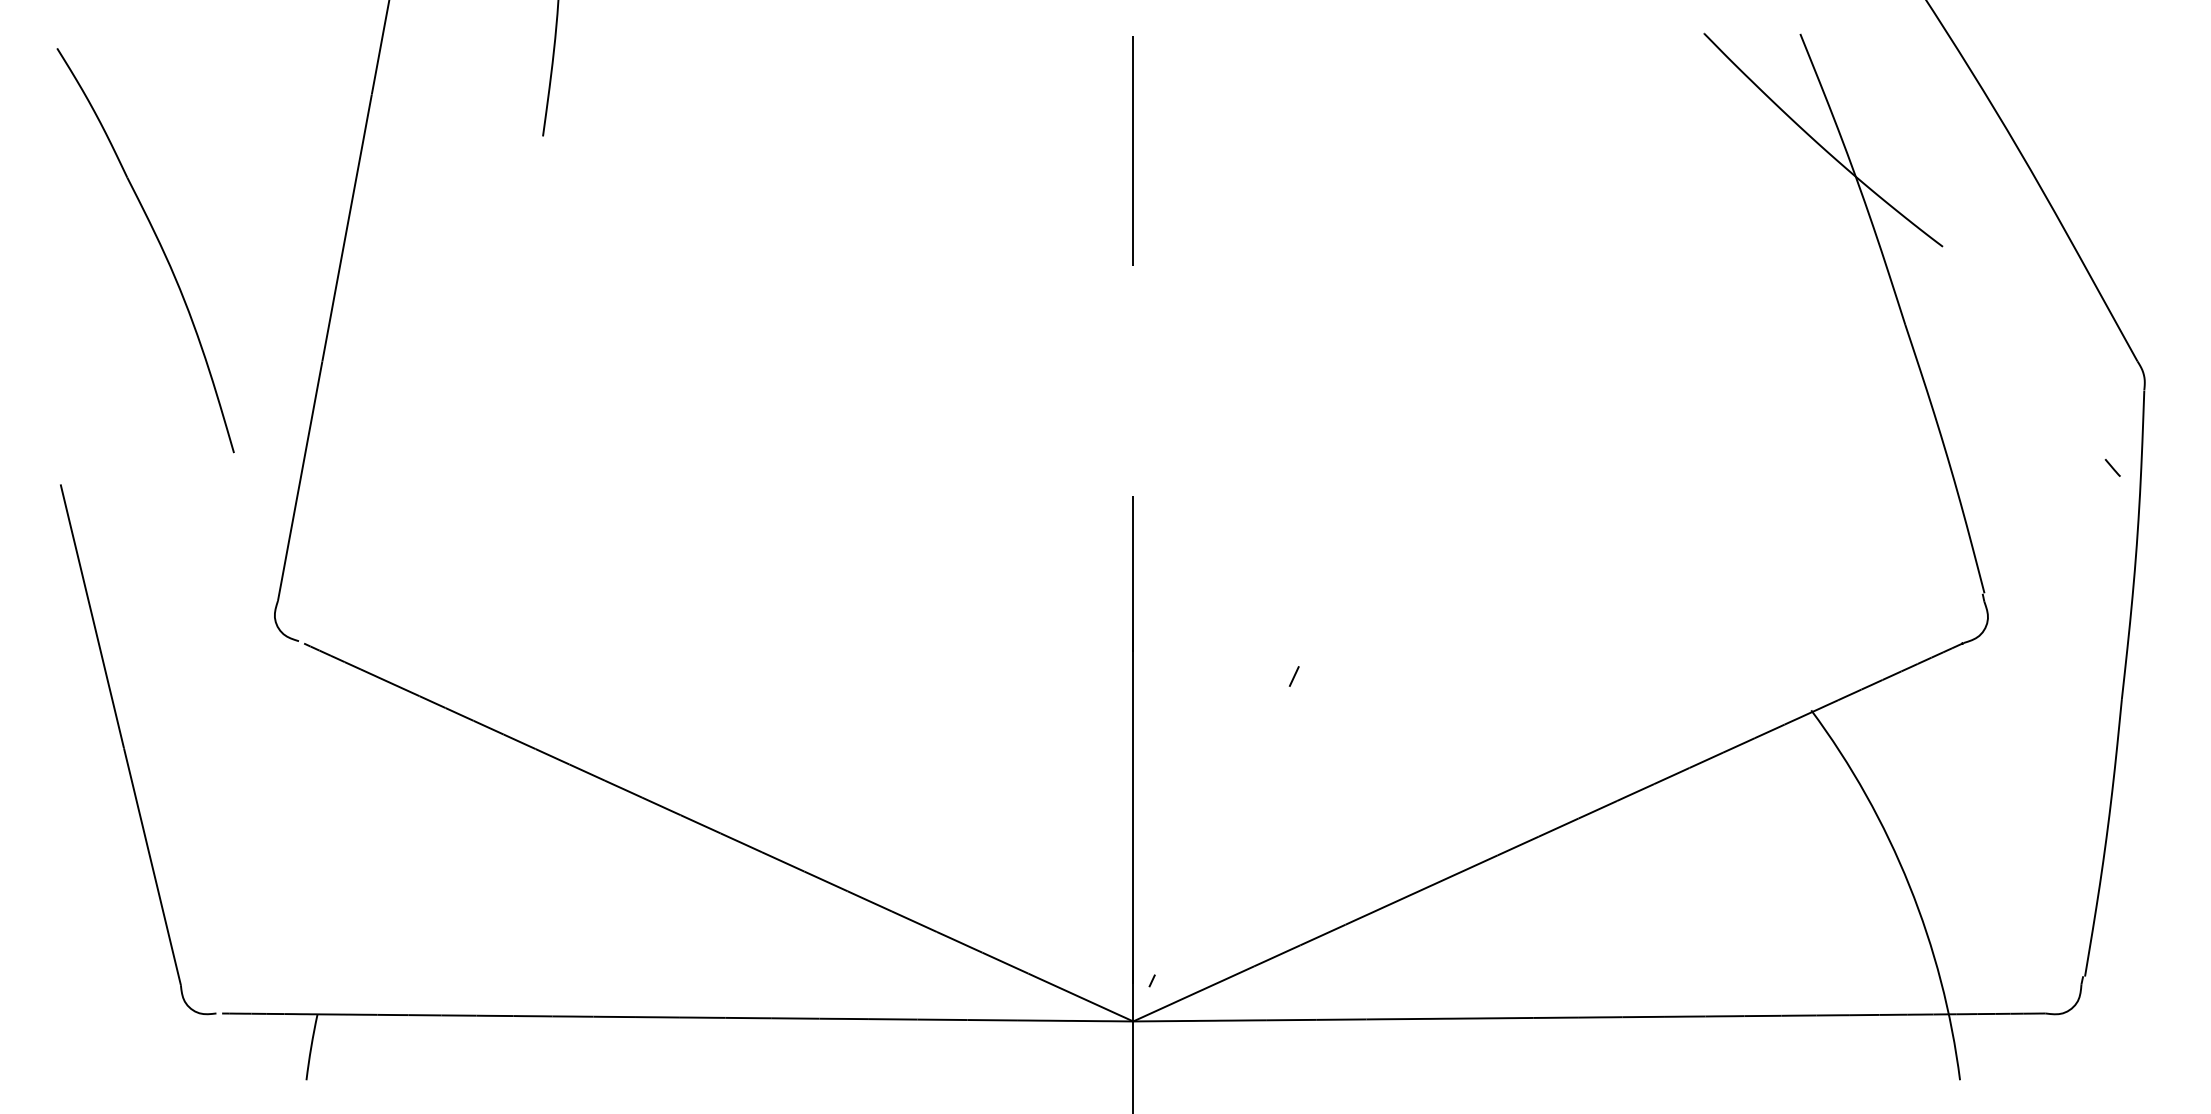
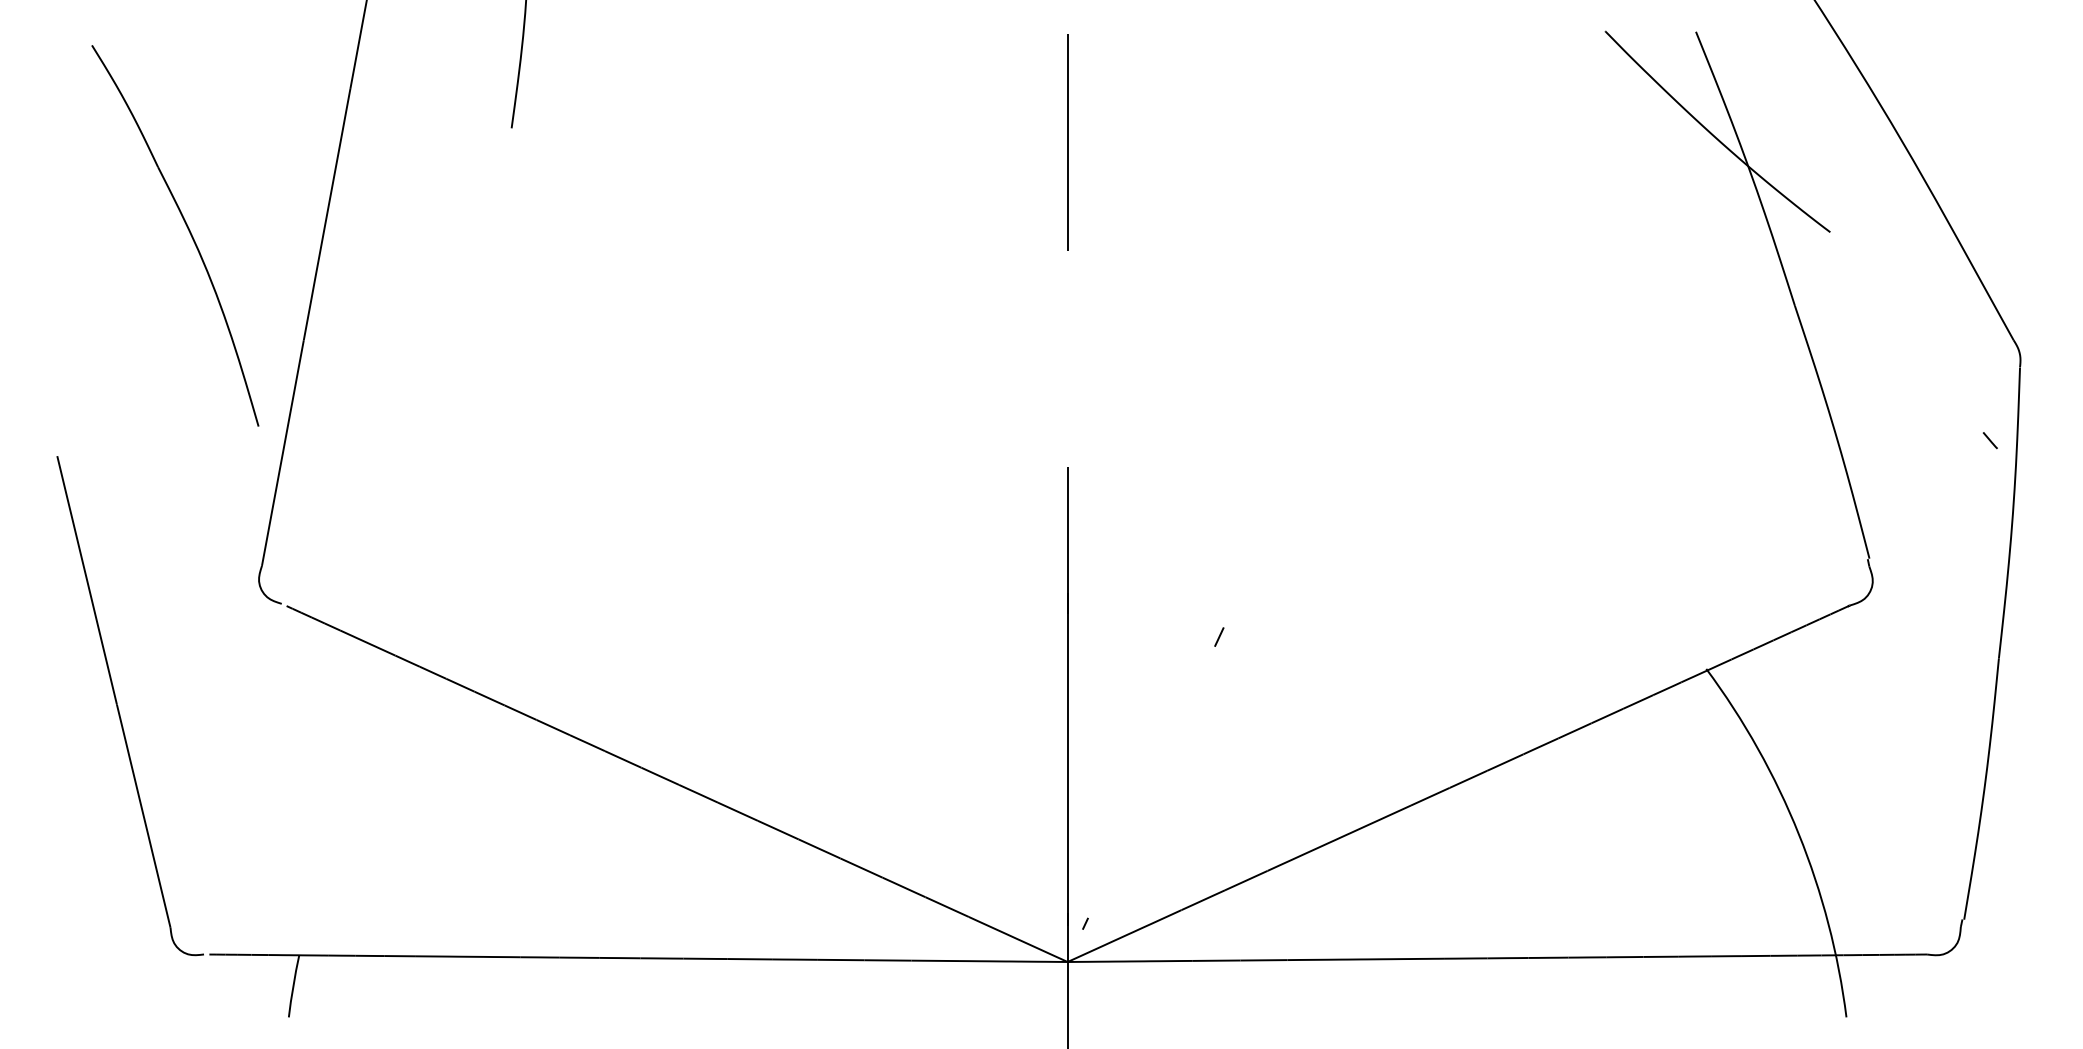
part: (158, 243) -> (187, 229), moved

